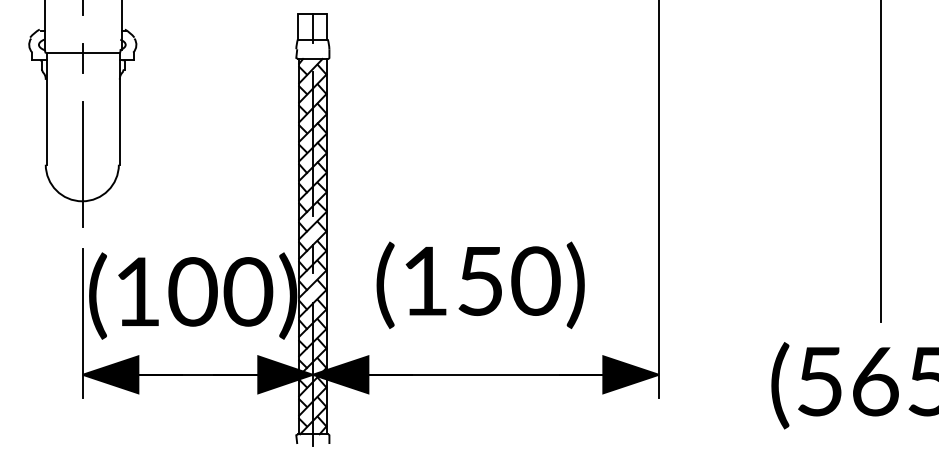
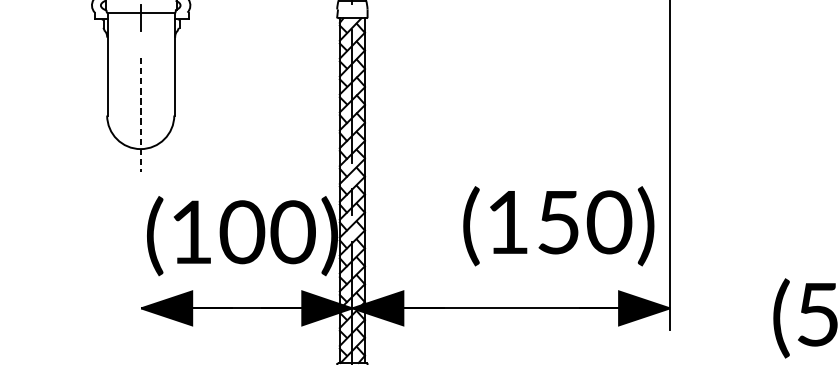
line: (82, 164) -> (140, 115), solid -> dashed
text: (480, 284) -> (558, 225), moved
line: (82, 323) -> (140, 261), removed

